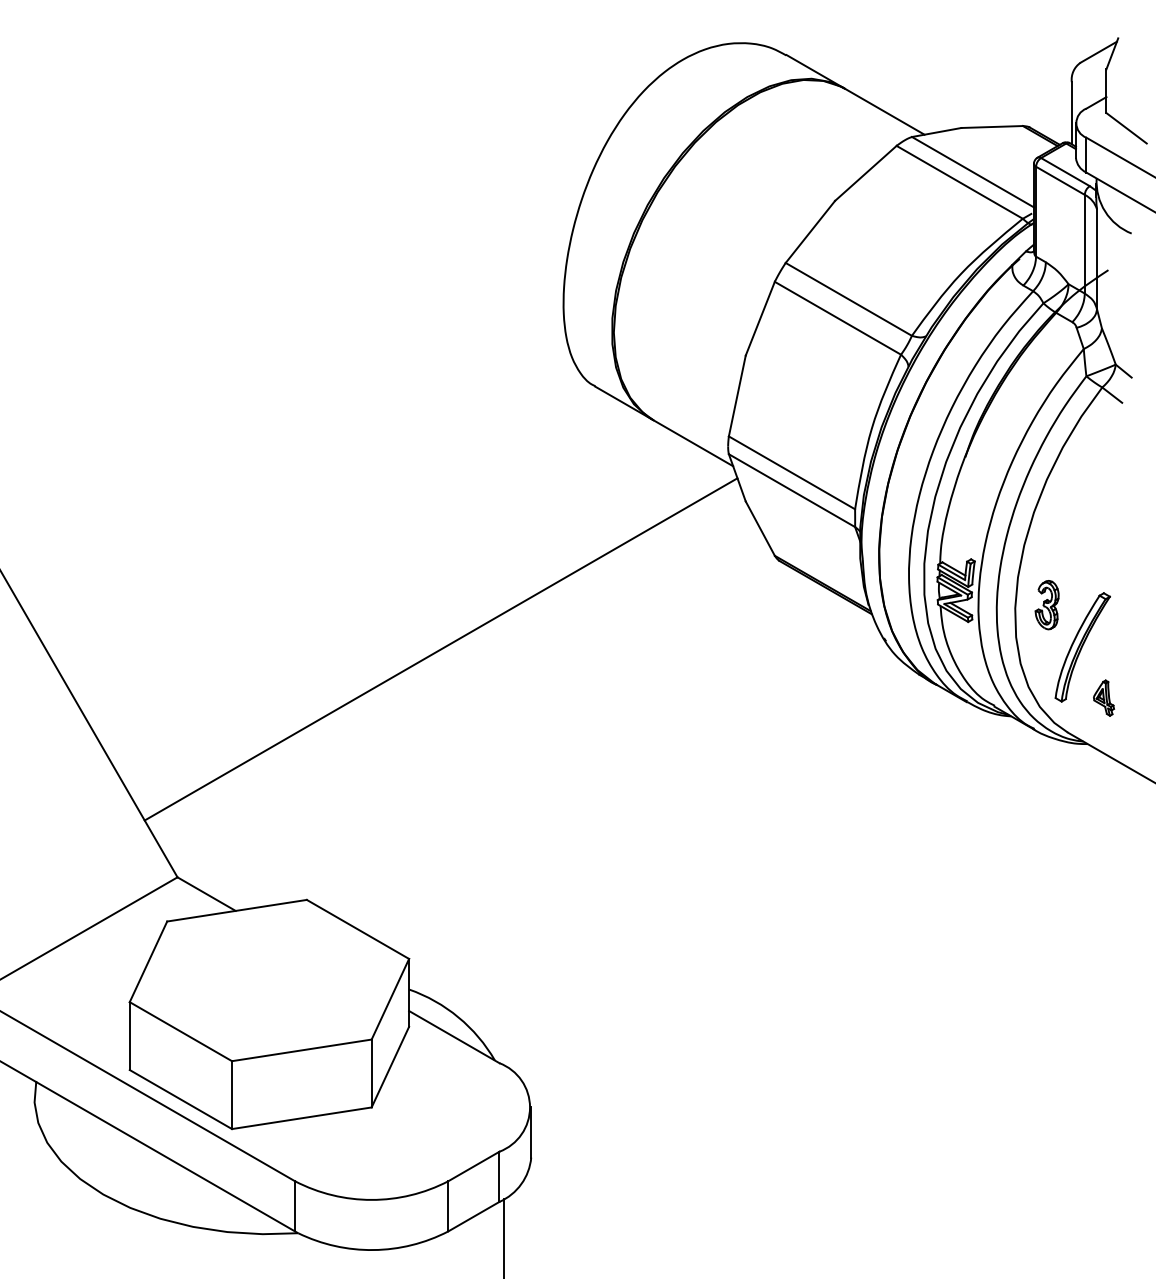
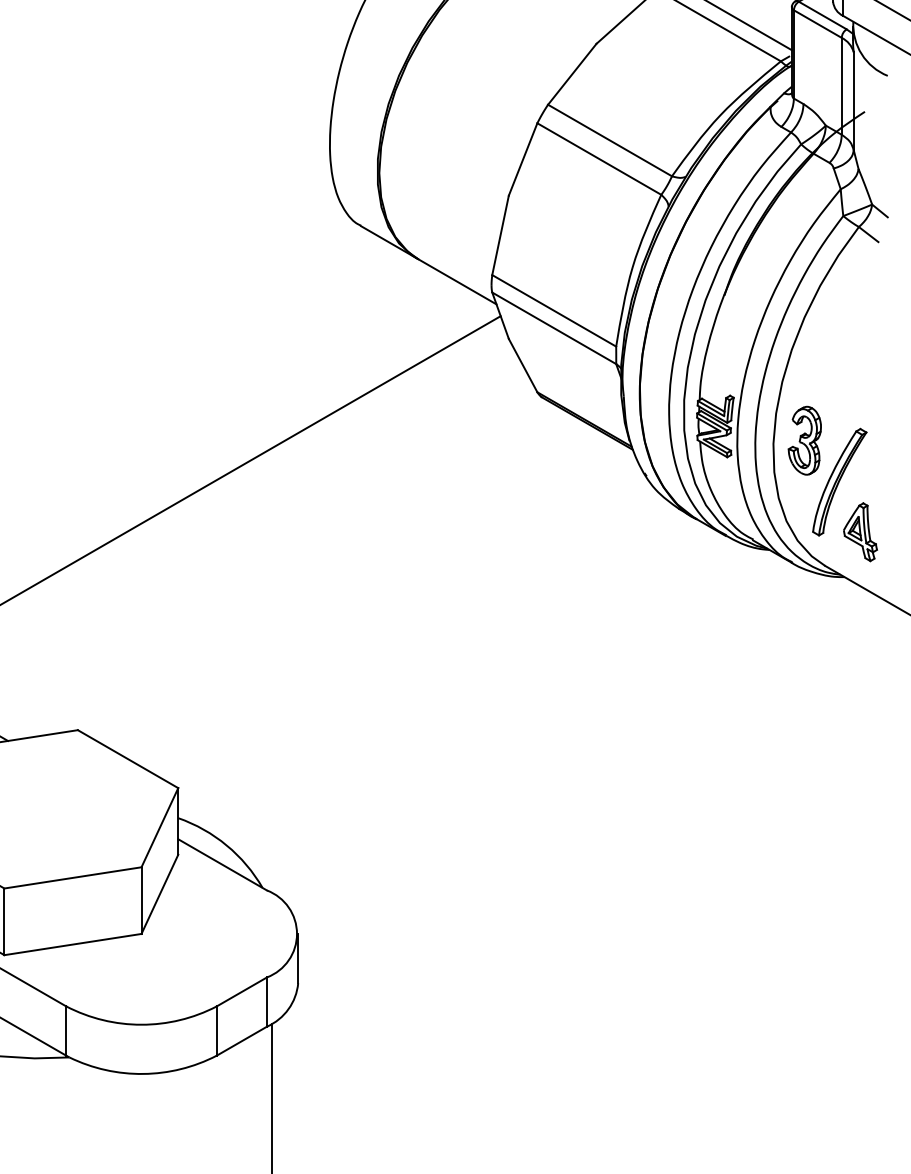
part: (1046, 604) -> (804, 440), size x1.43
part: (1103, 697) -> (860, 531), size x1.67

